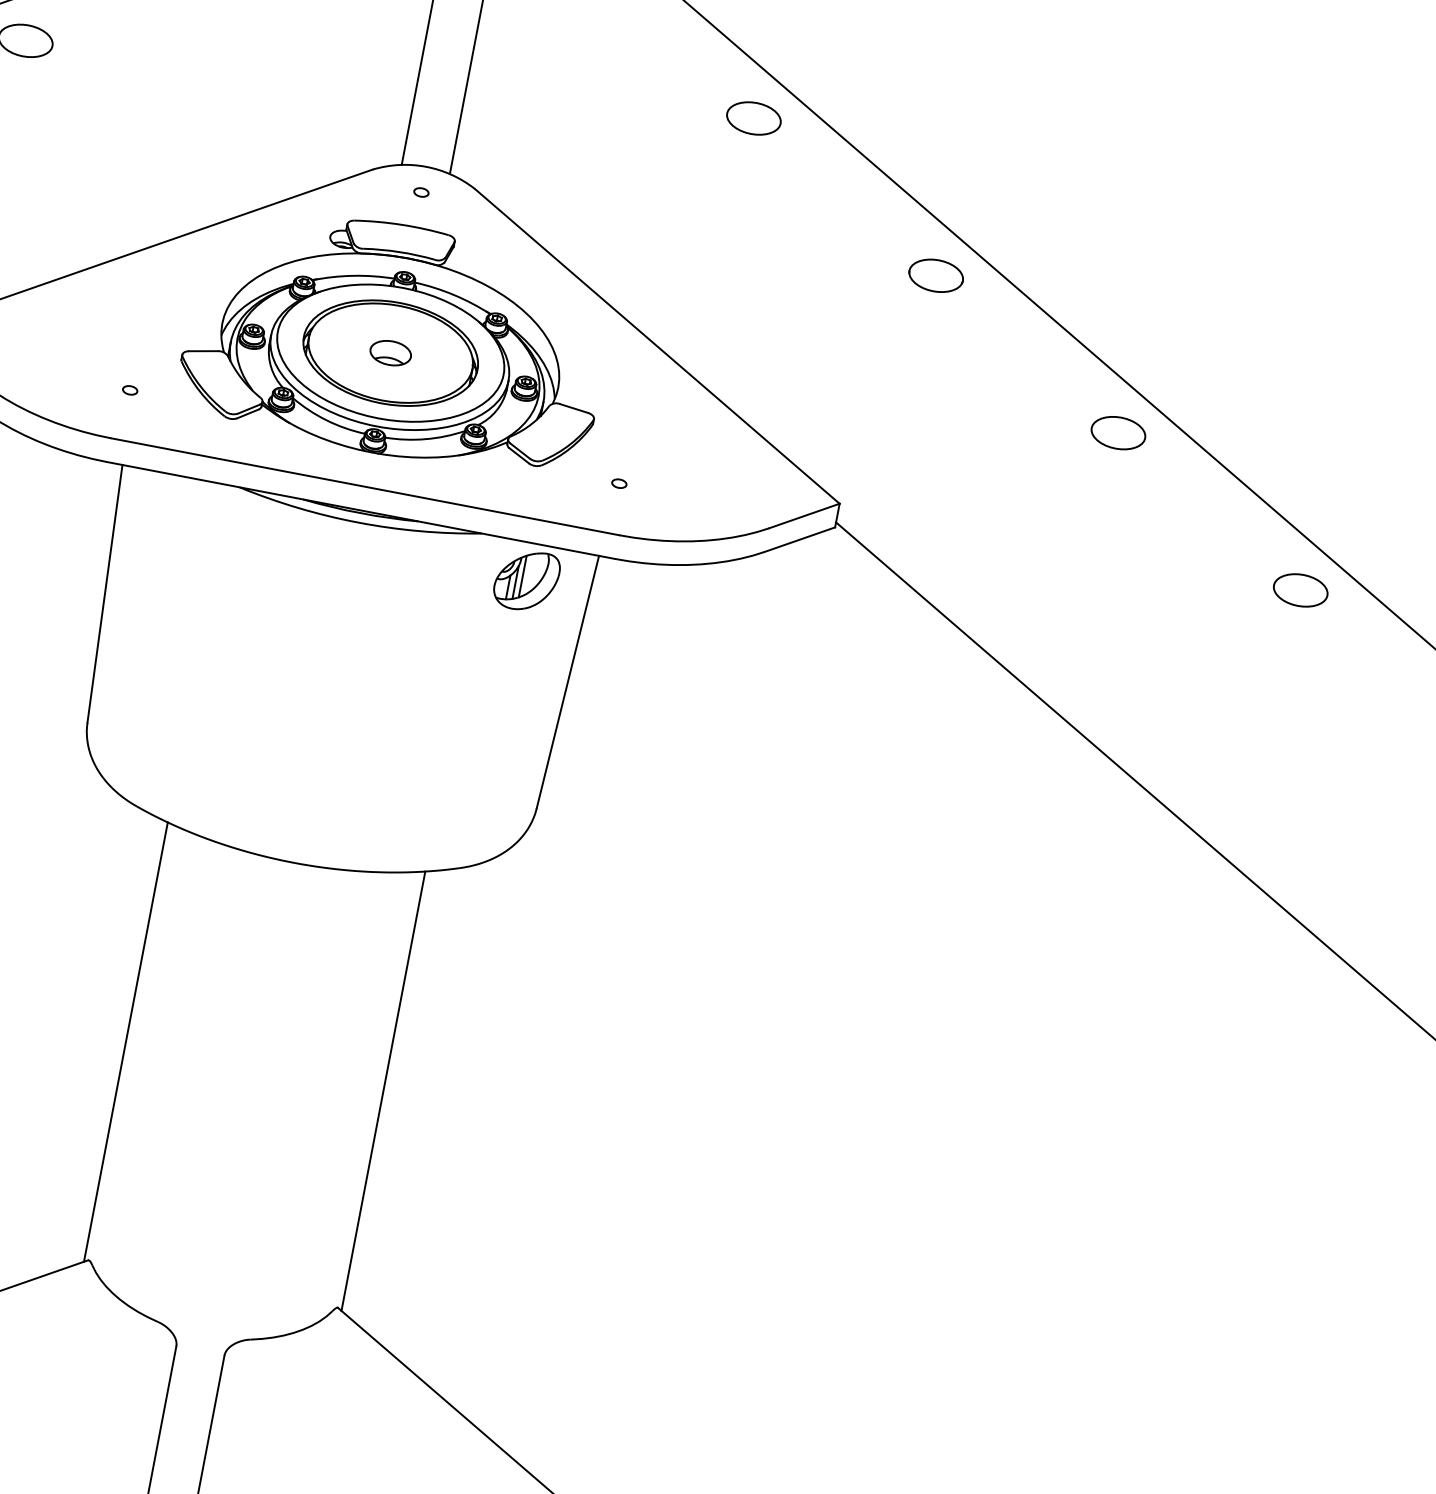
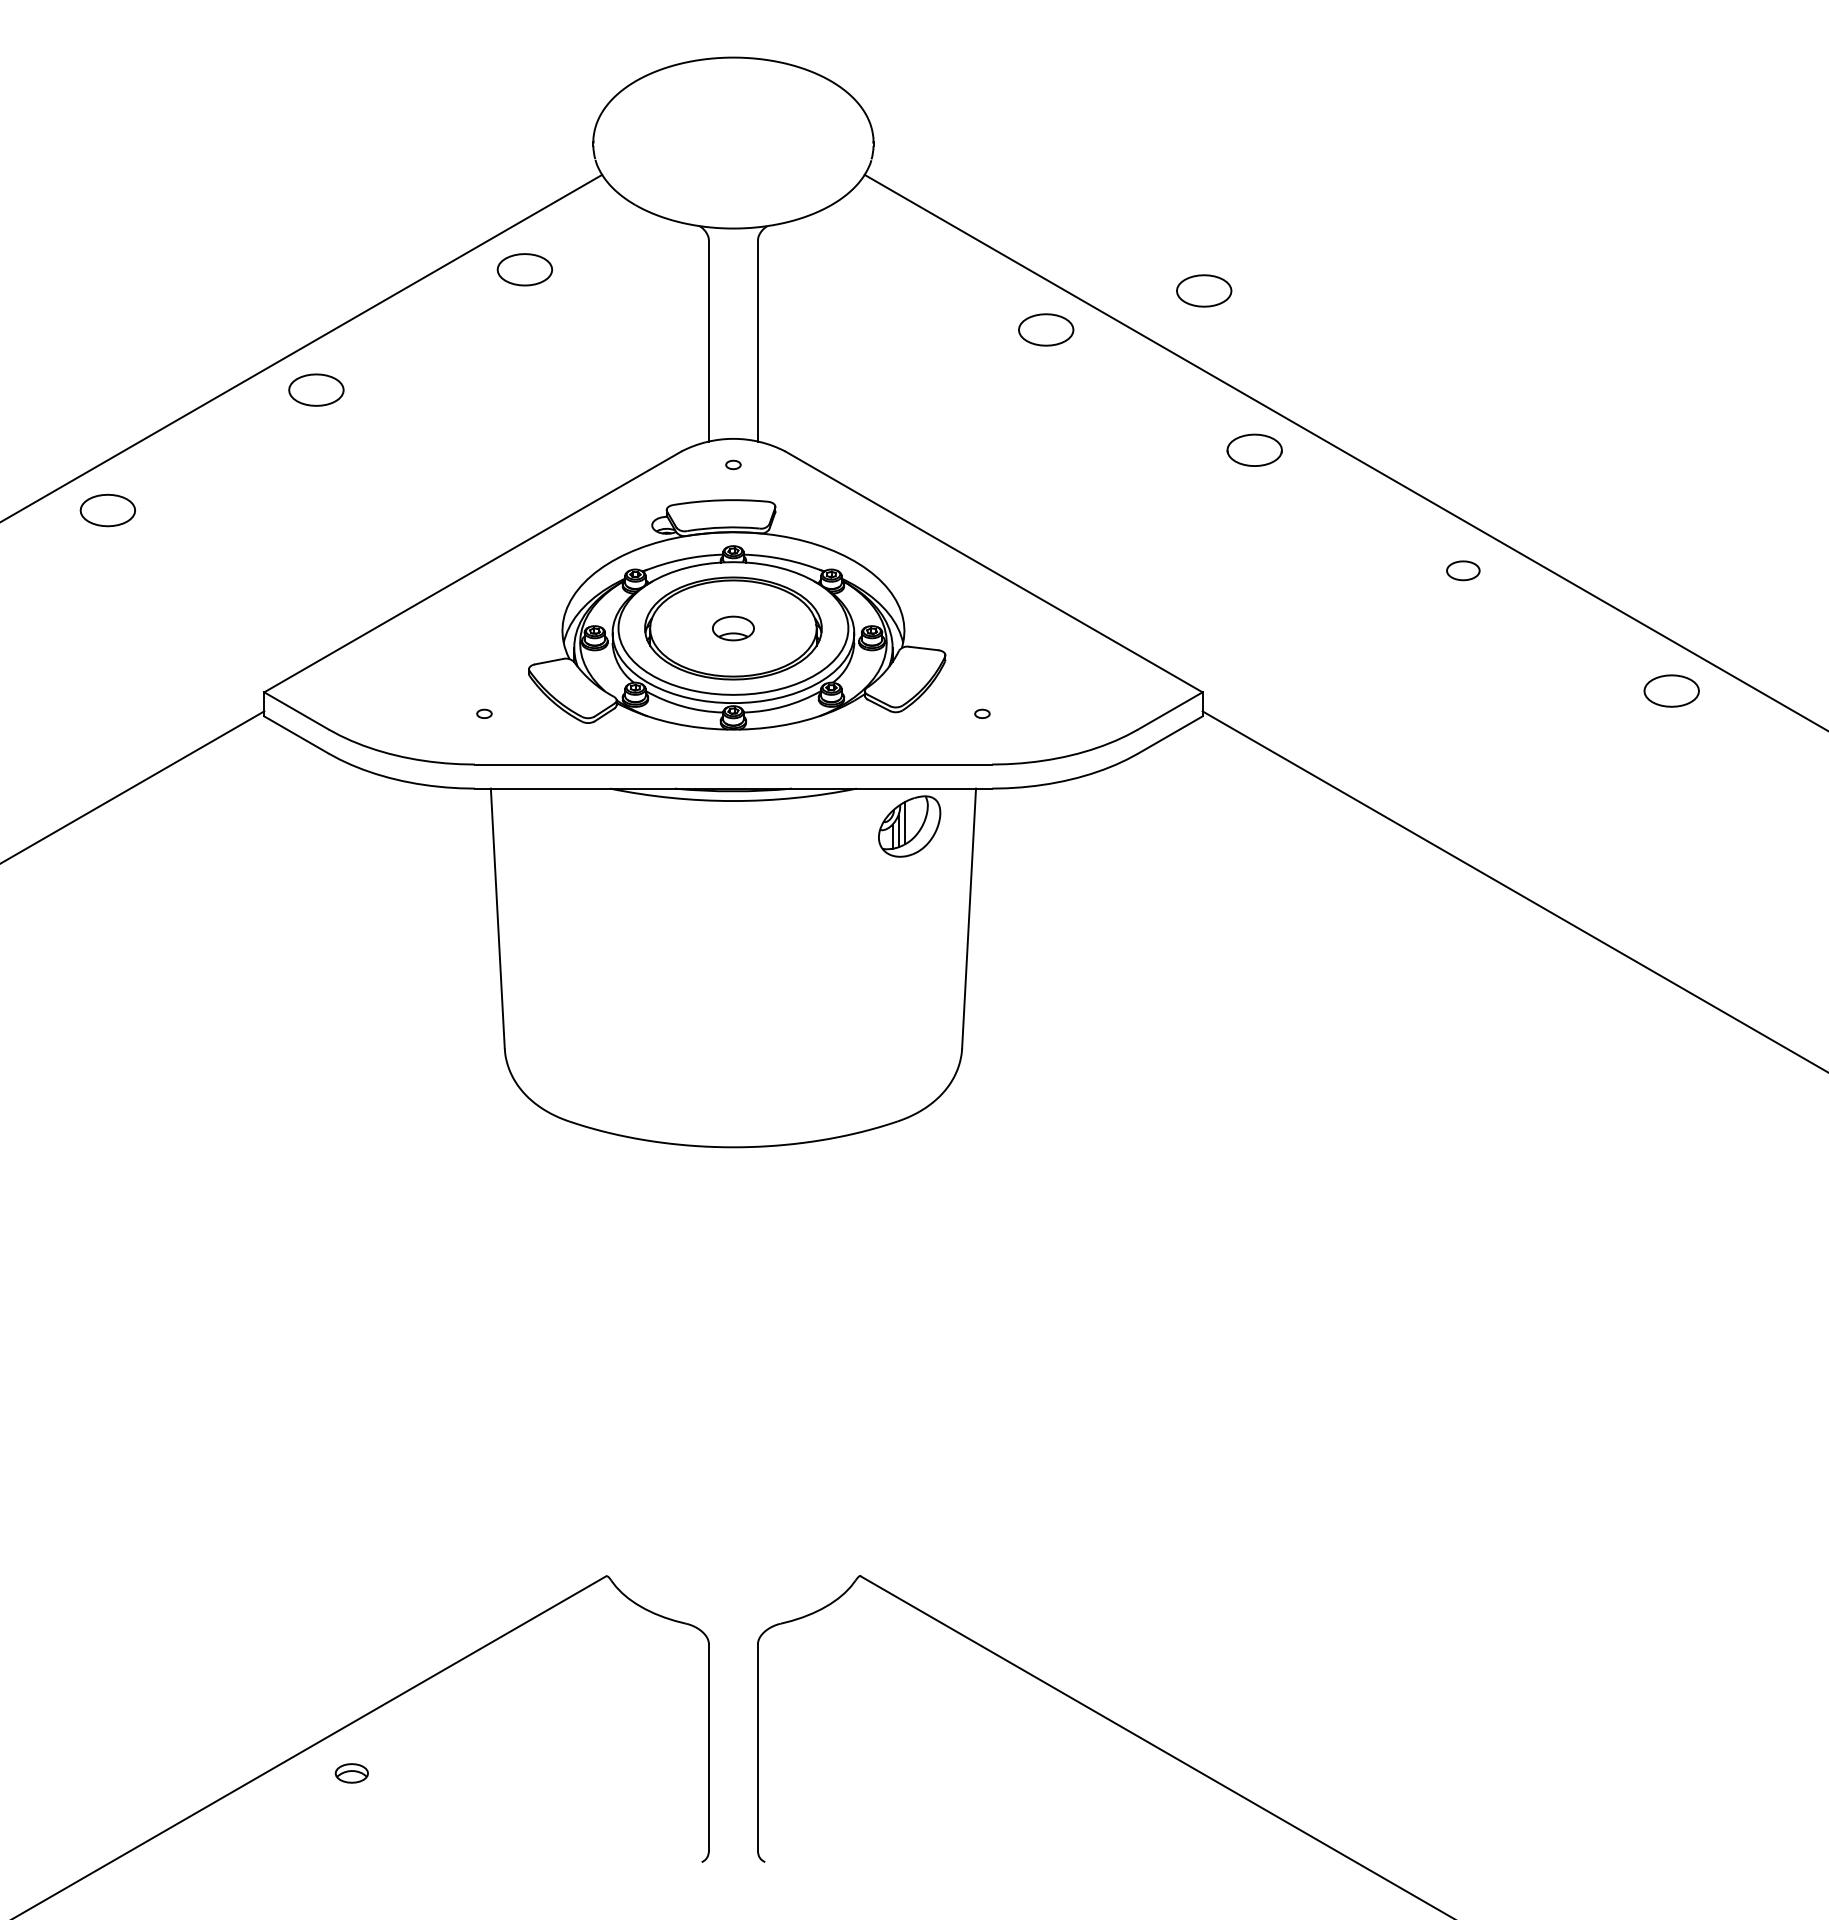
part: (916, 109) -> (1204, 290), added
part: (1118, 432) -> (1463, 570), size x0.6
line: (126, 1041) -> (602, 1354), removed
line: (383, 1090) -> (864, 1354), removed

